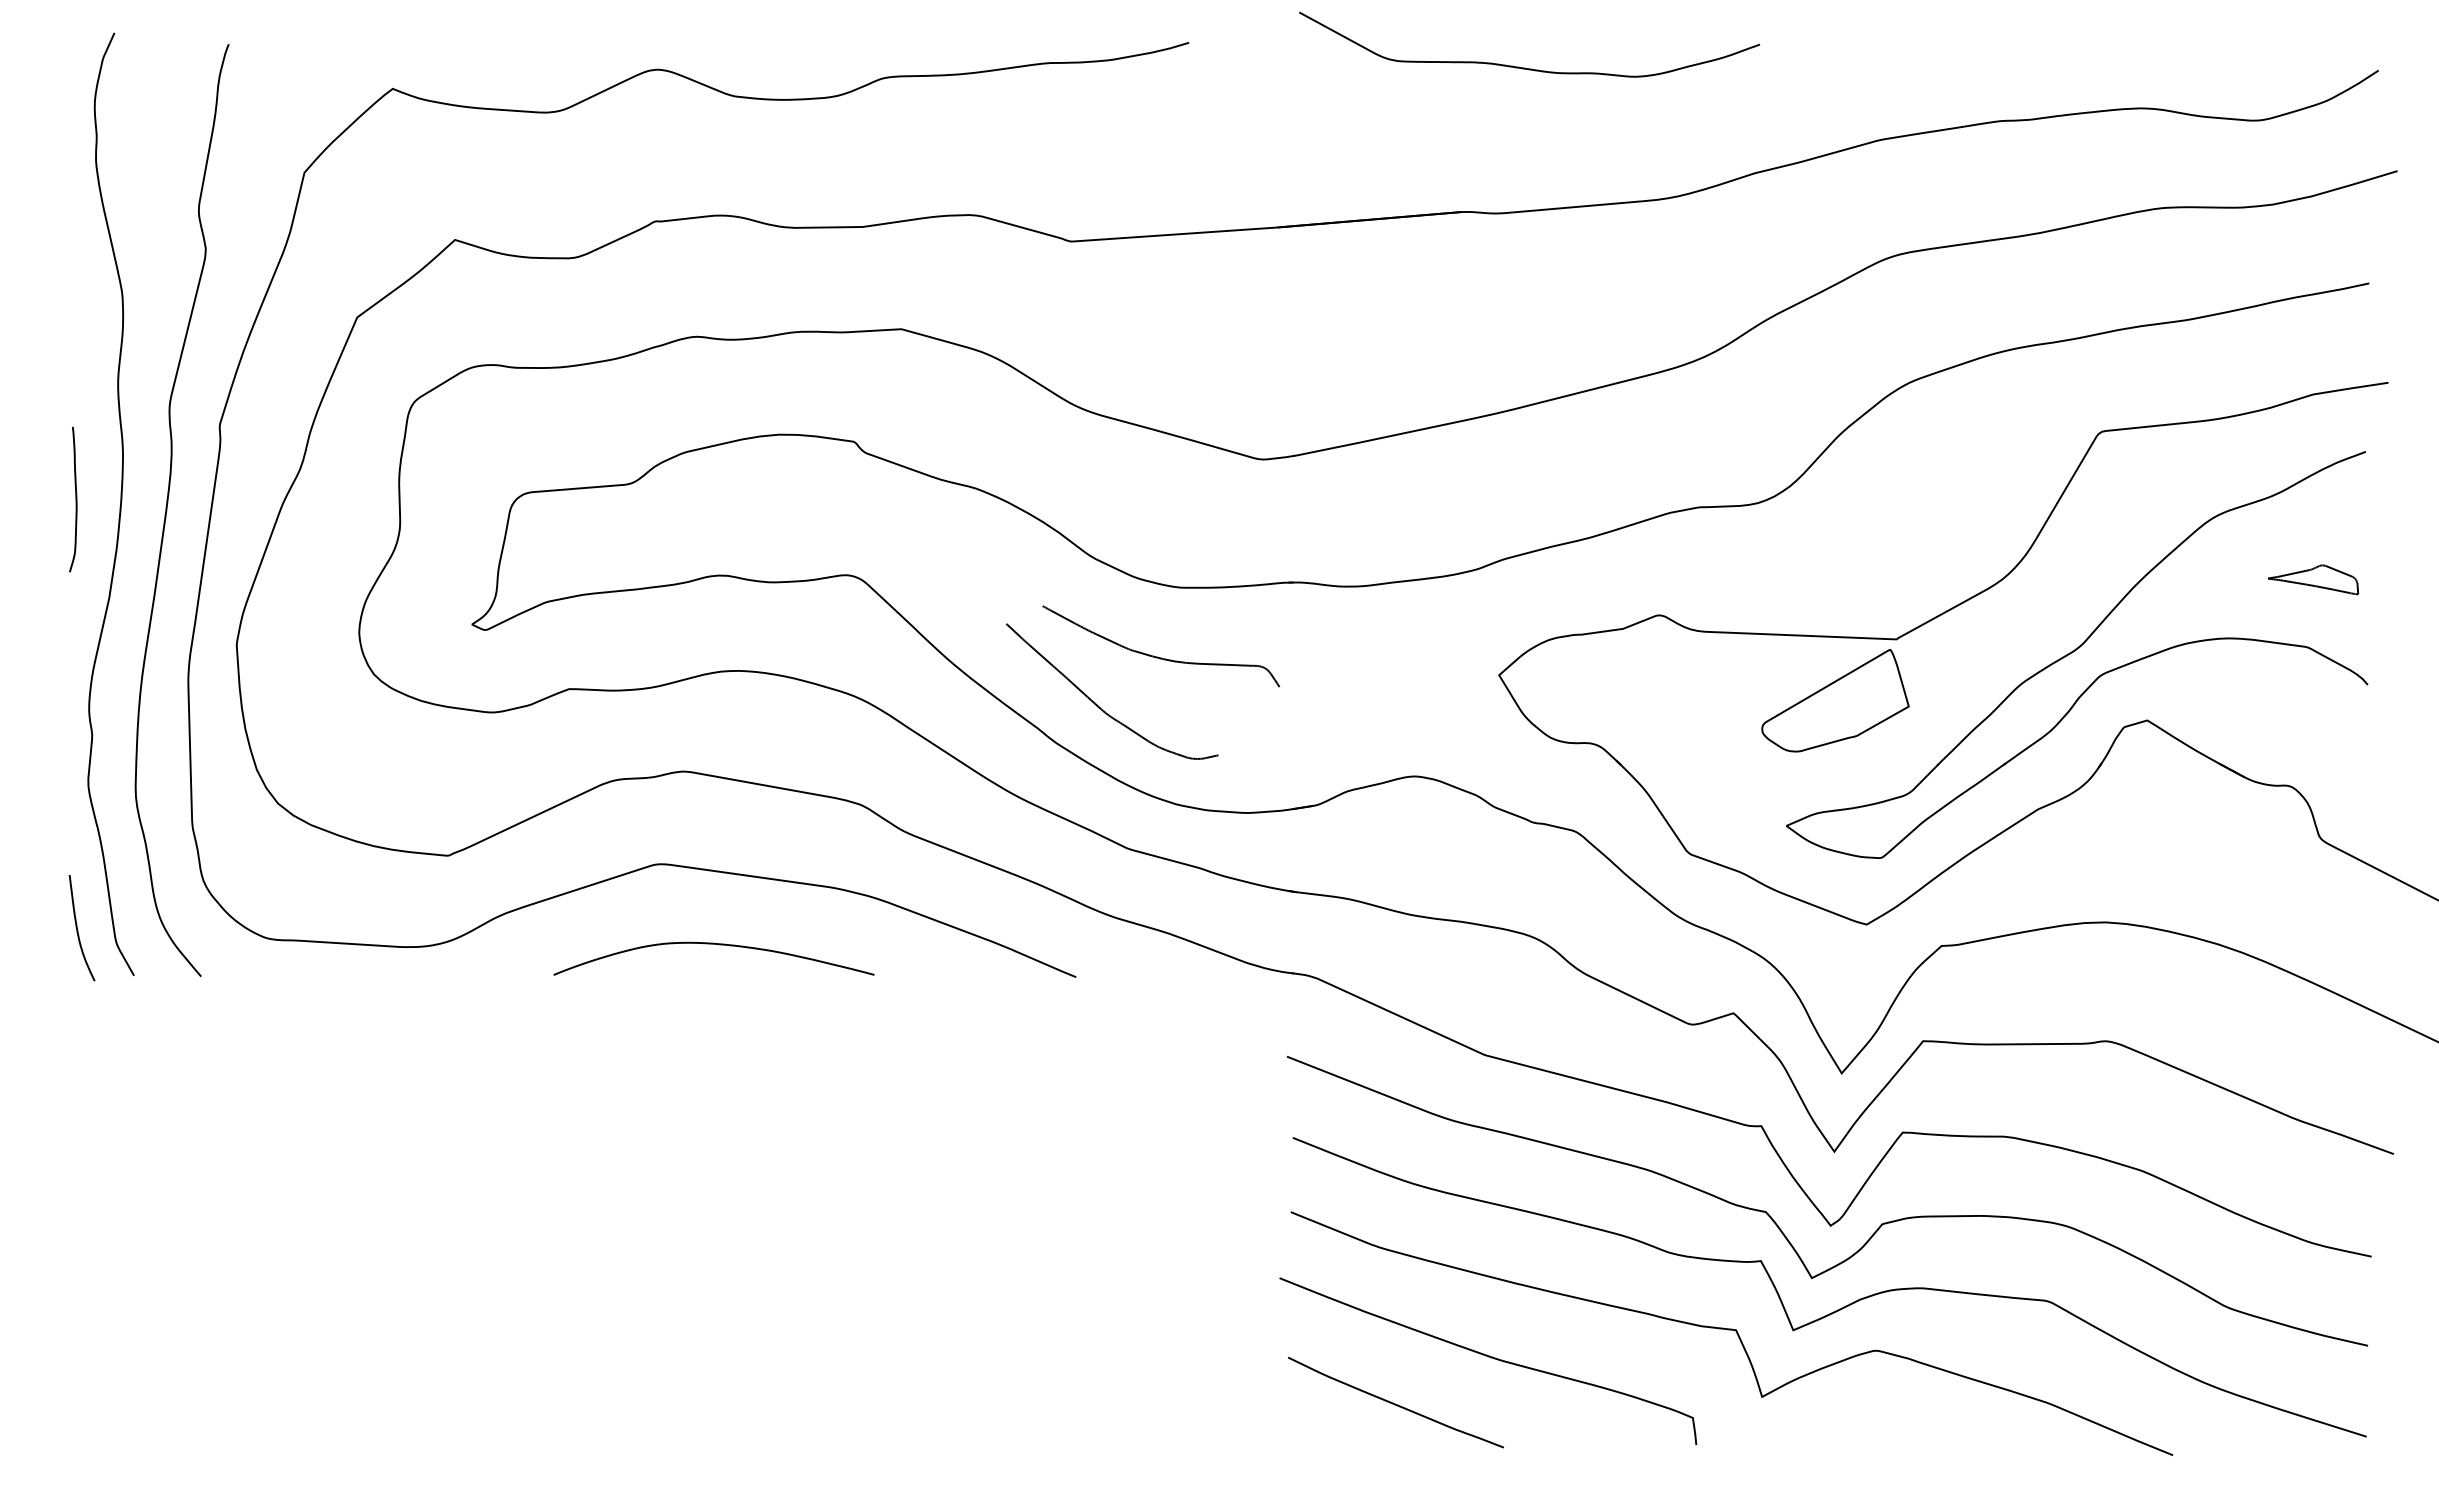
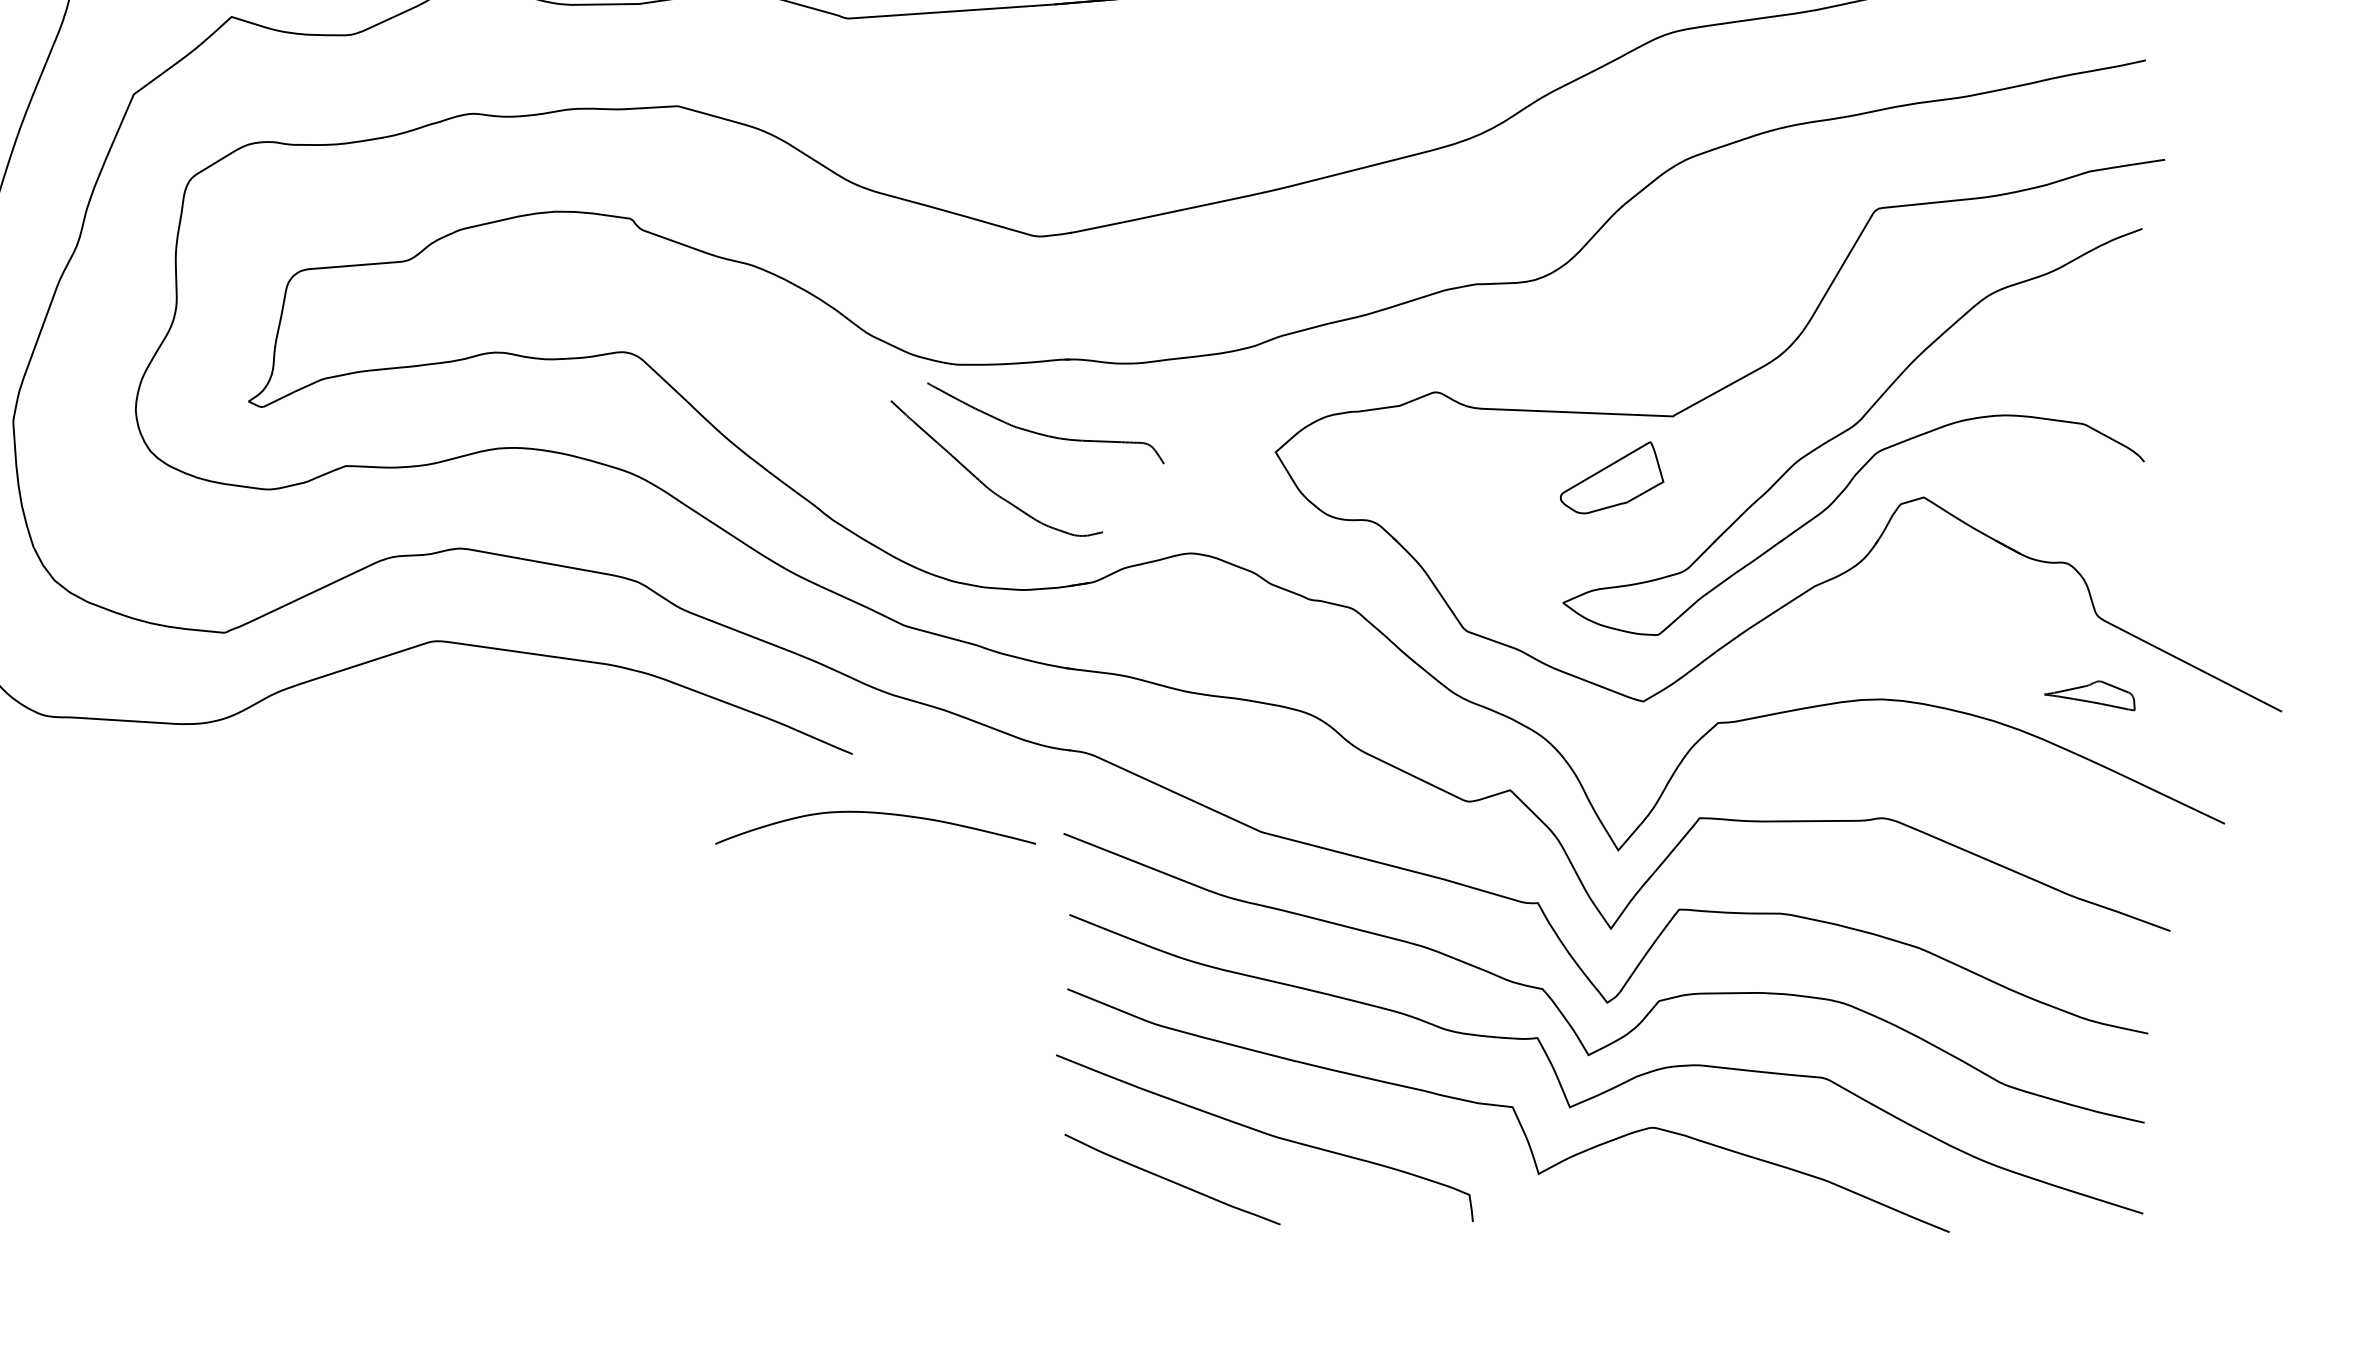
part: (2313, 579) -> (2090, 695), moved
part: (1148, 656) -> (1033, 433), moved
part: (1835, 700) -> (1612, 477), size x0.7
curve: (713, 944) -> (875, 813), moved

